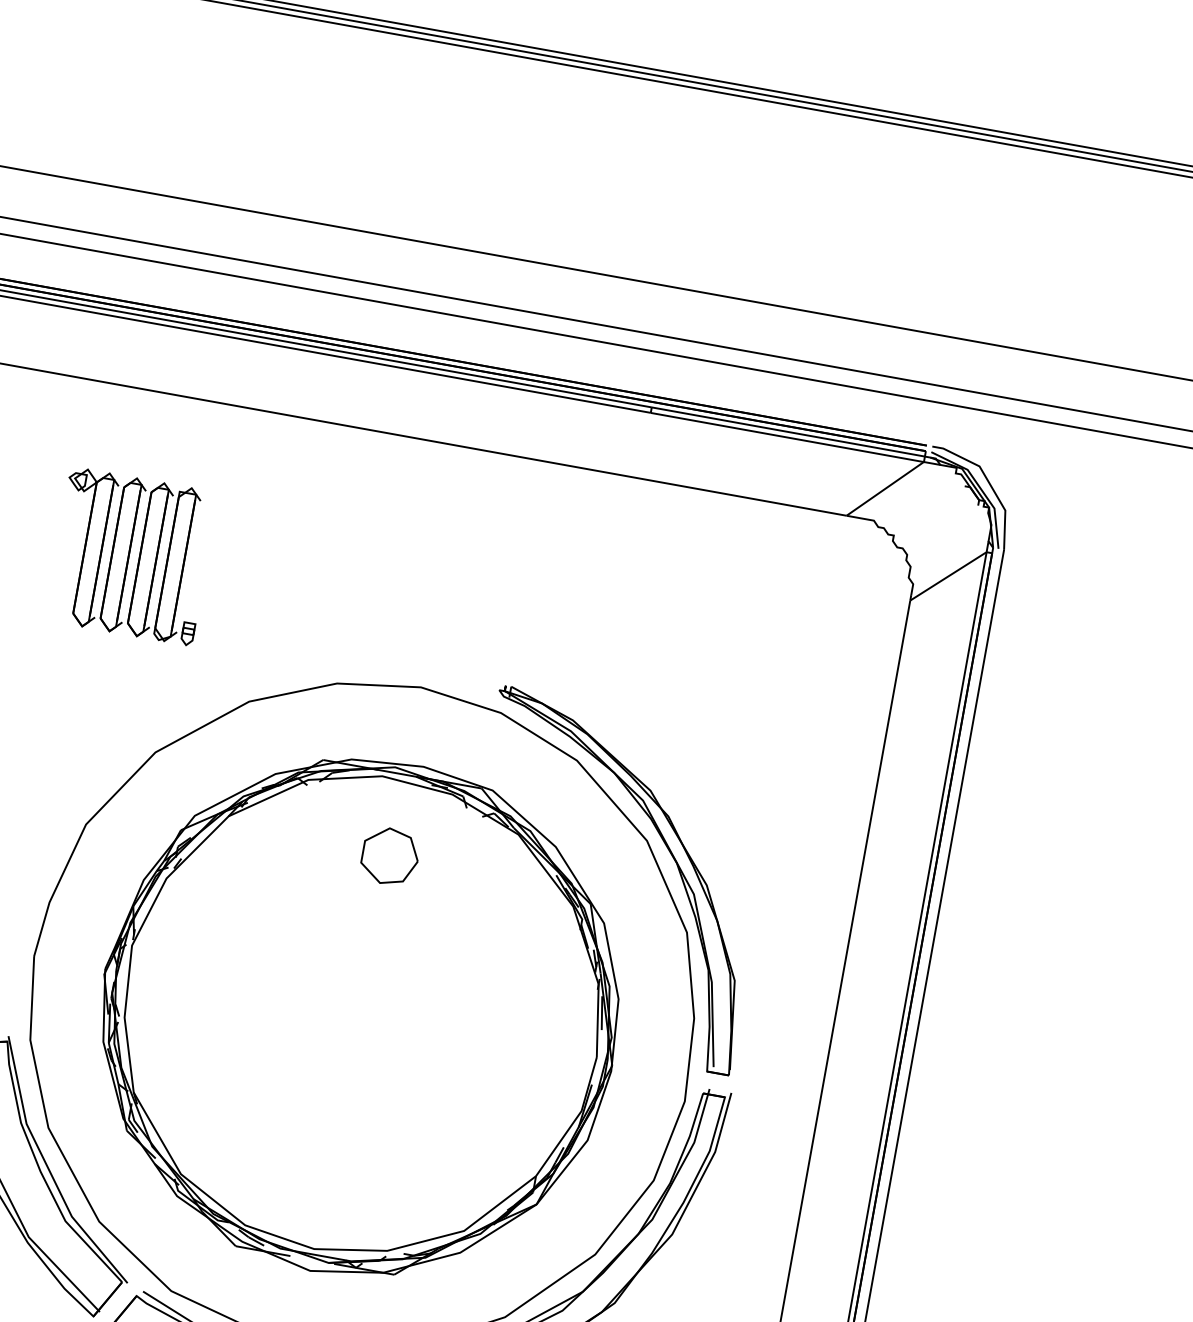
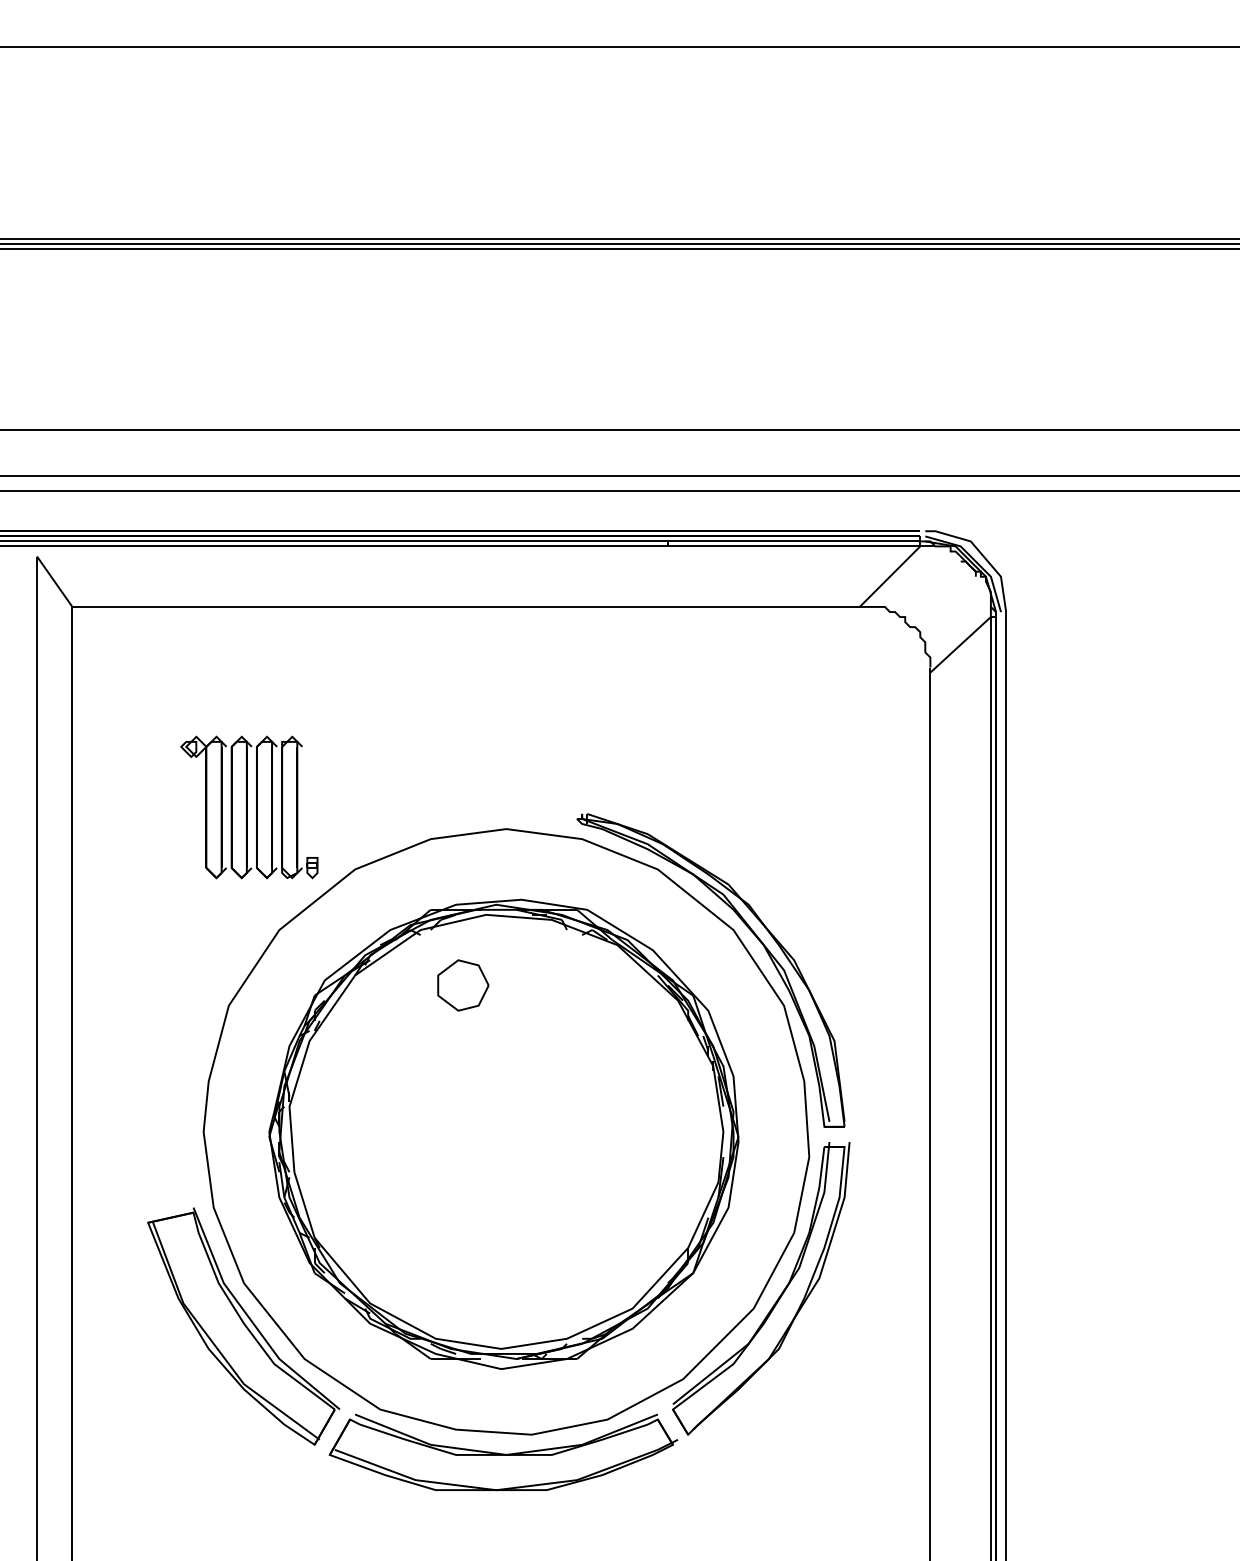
part: (131, 556) -> (249, 807), moved
part: (390, 856) -> (463, 985), moved

